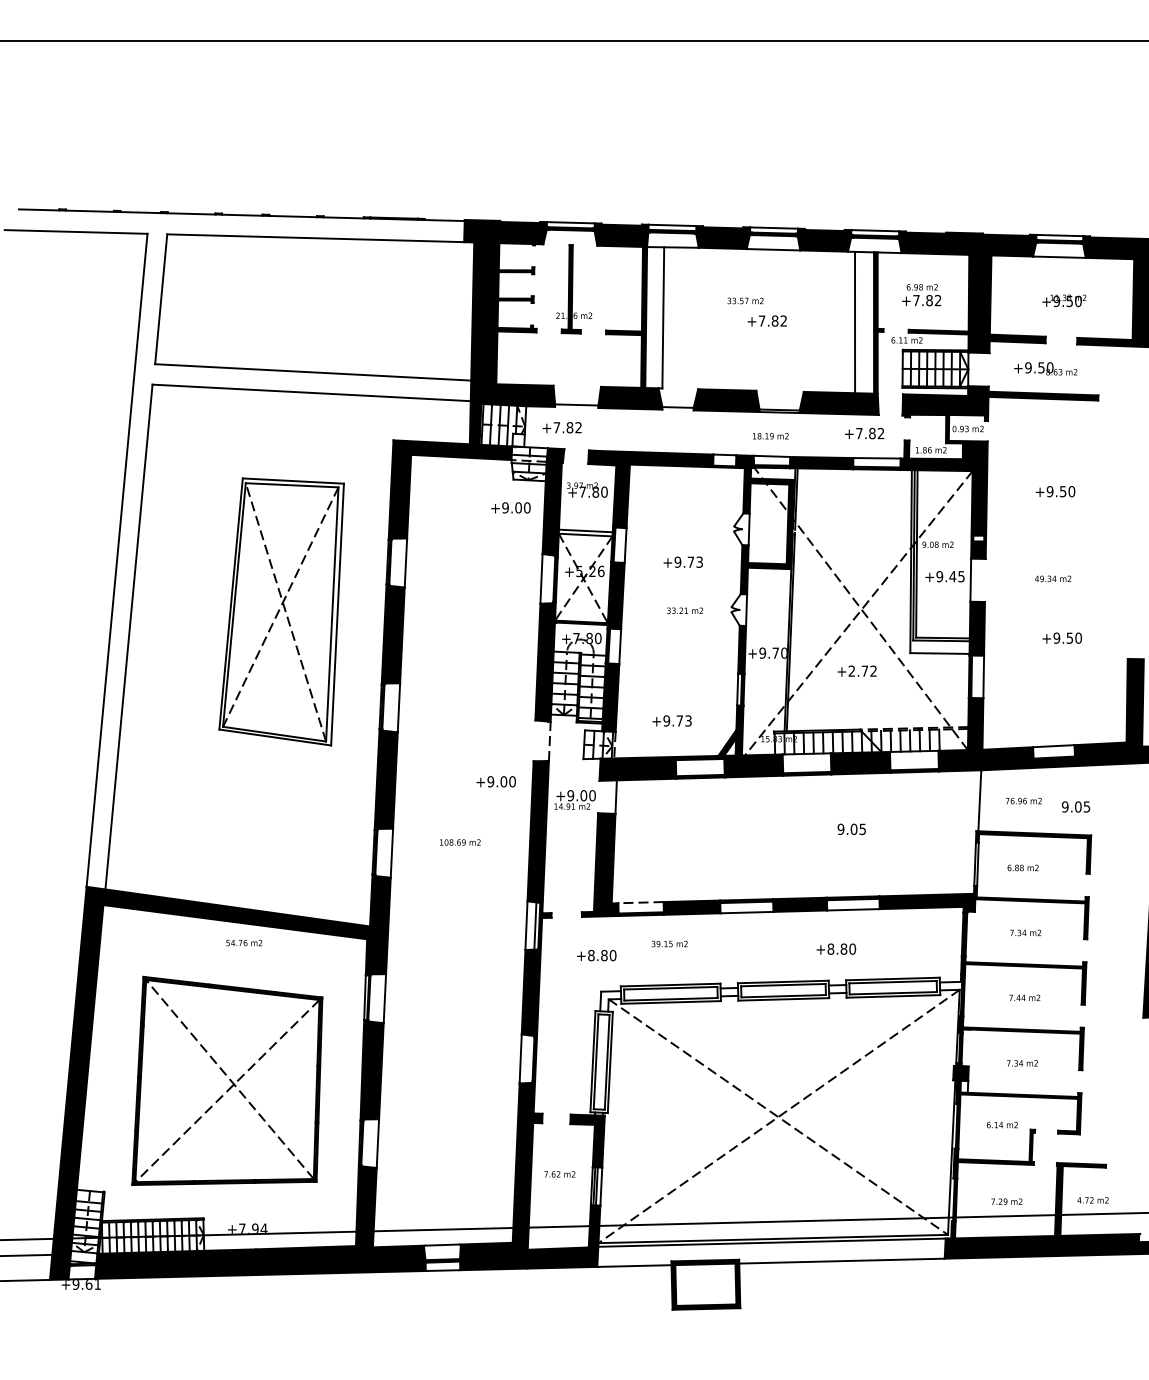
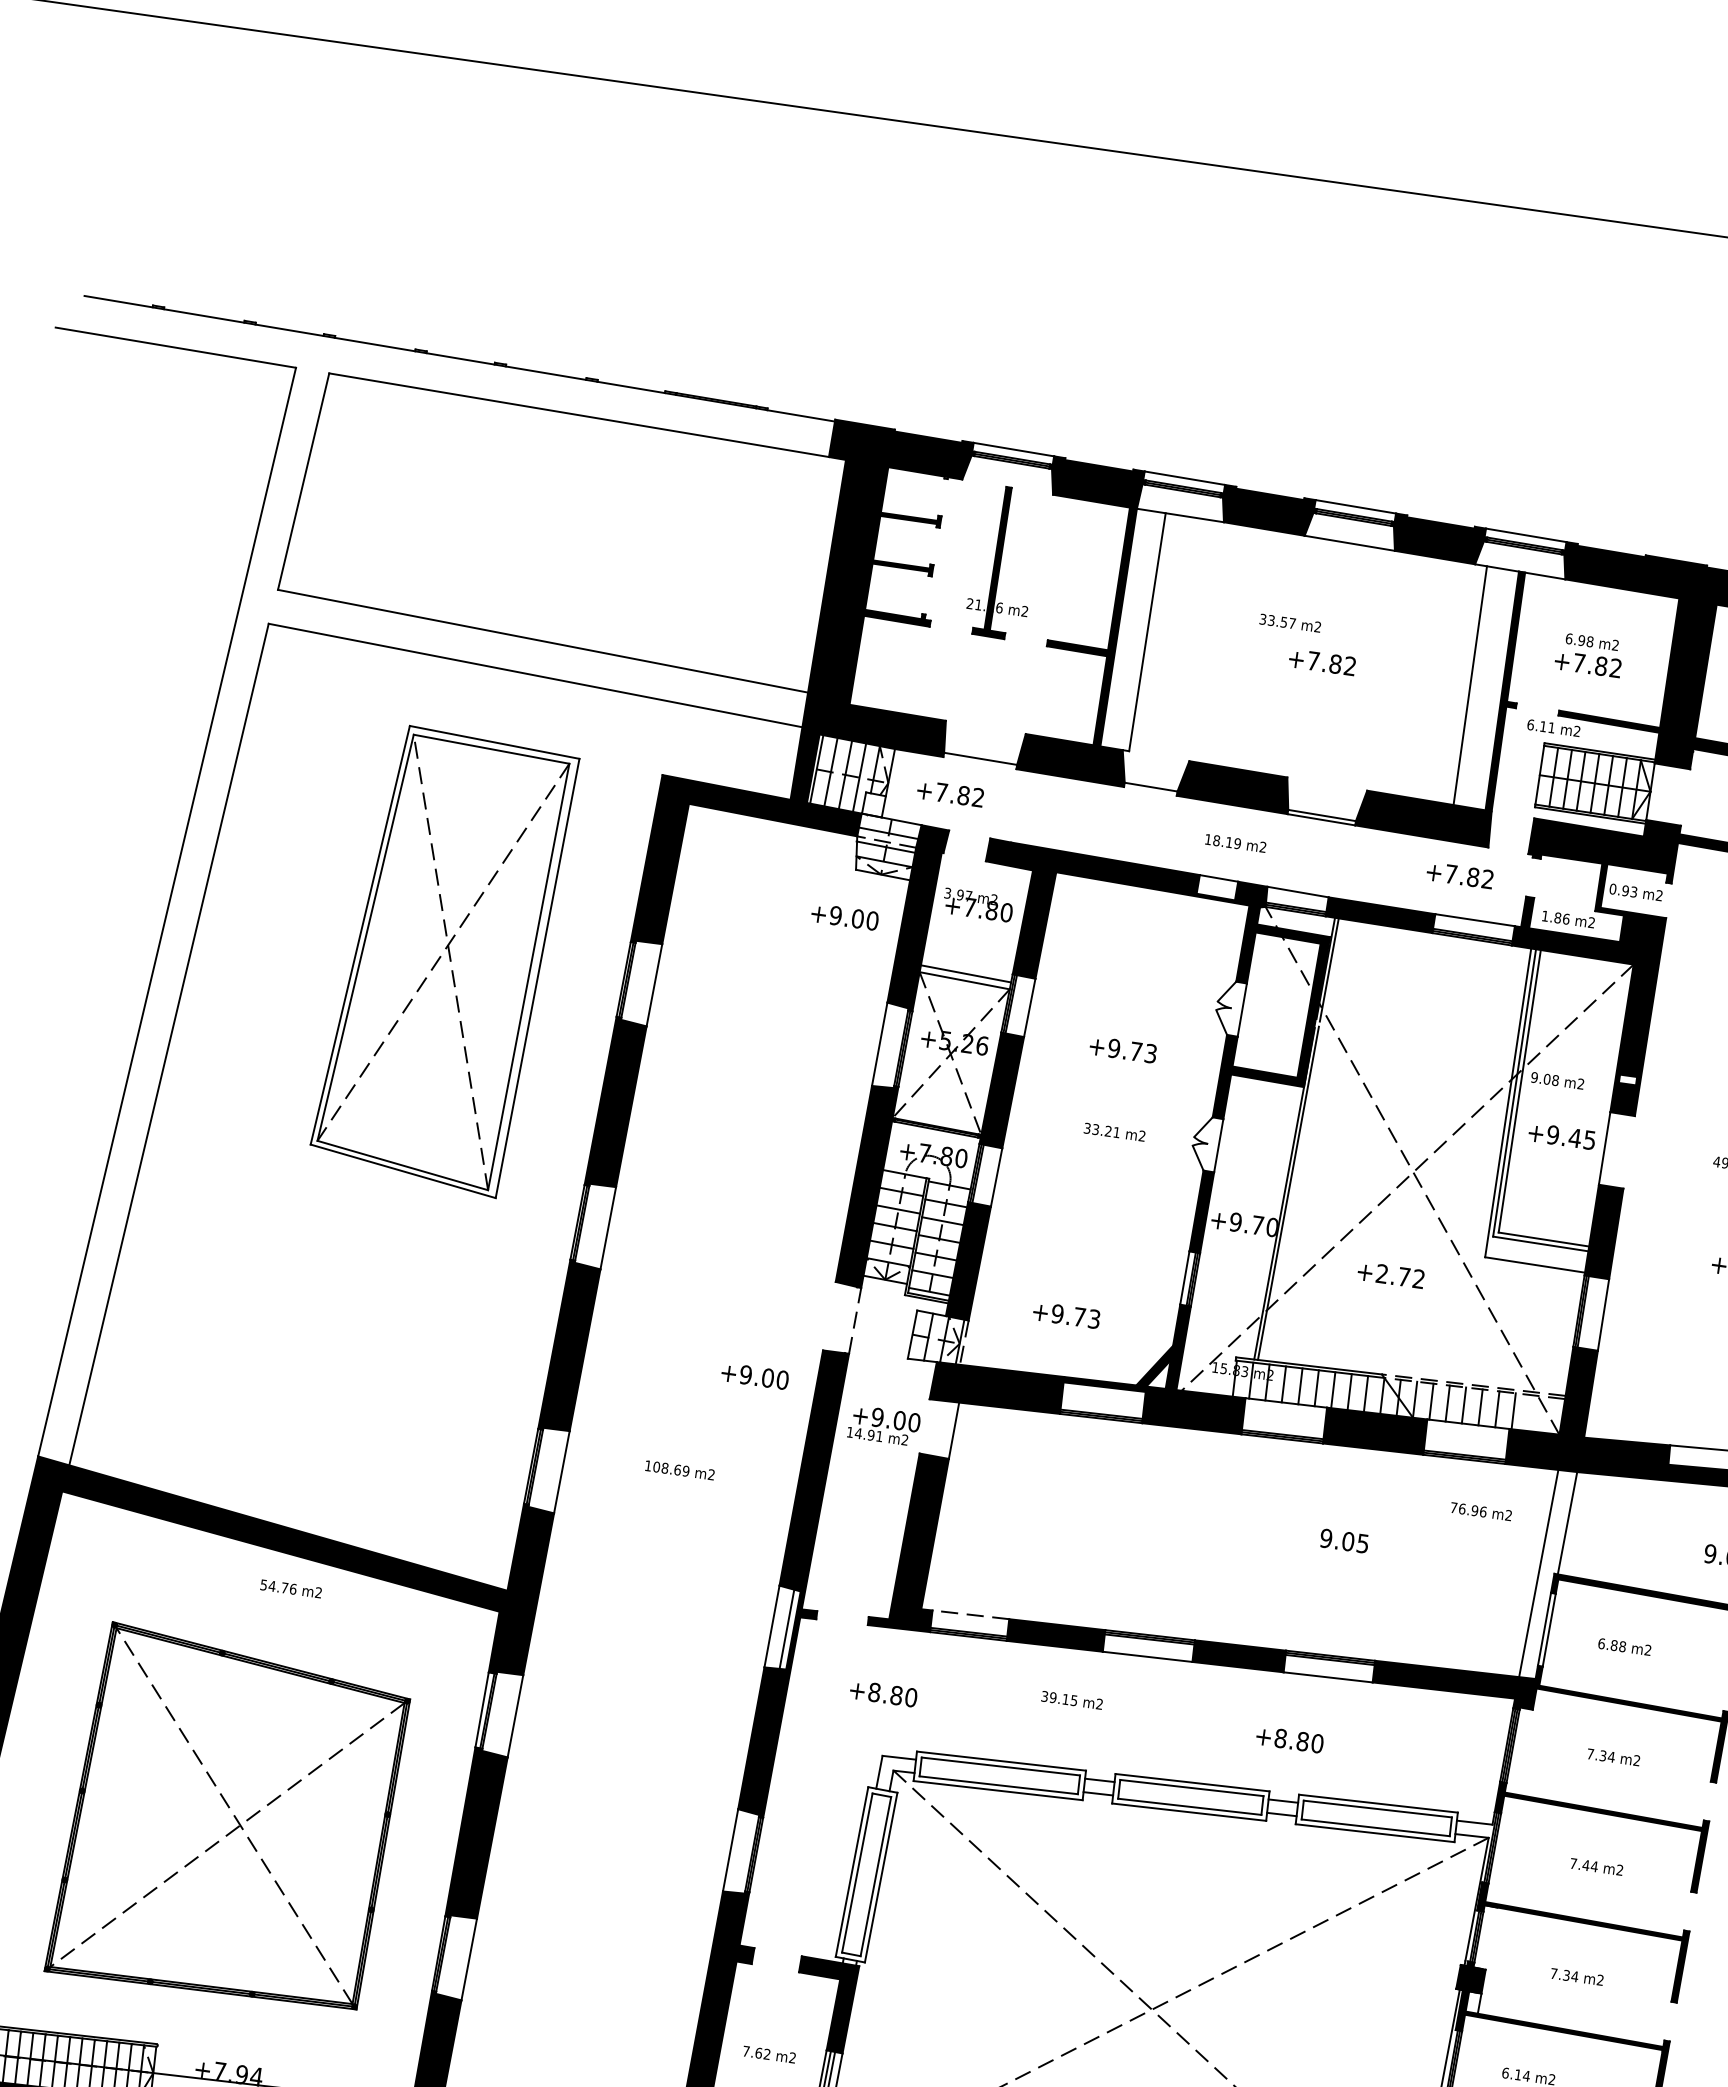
text: (770, 436) -> (1235, 843), moved
part: (281, 611) -> (443, 959), moved
text: (1023, 801) -> (1480, 1512), moved
line: (967, 832) -> (1539, 1573), added
text: (669, 943) -> (1071, 1699), moved

